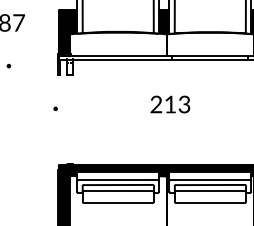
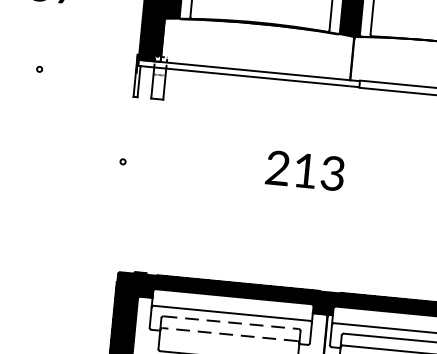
text: (170, 104) -> (305, 170), moved
line: (118, 185) -> (231, 323), solid -> dashed
line: (118, 191) -> (230, 335), solid -> dashed

